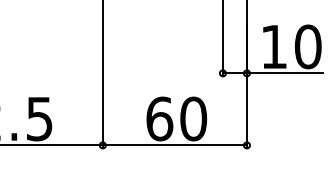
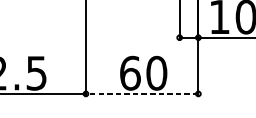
line: (174, 145) -> (141, 93), solid -> dashed

